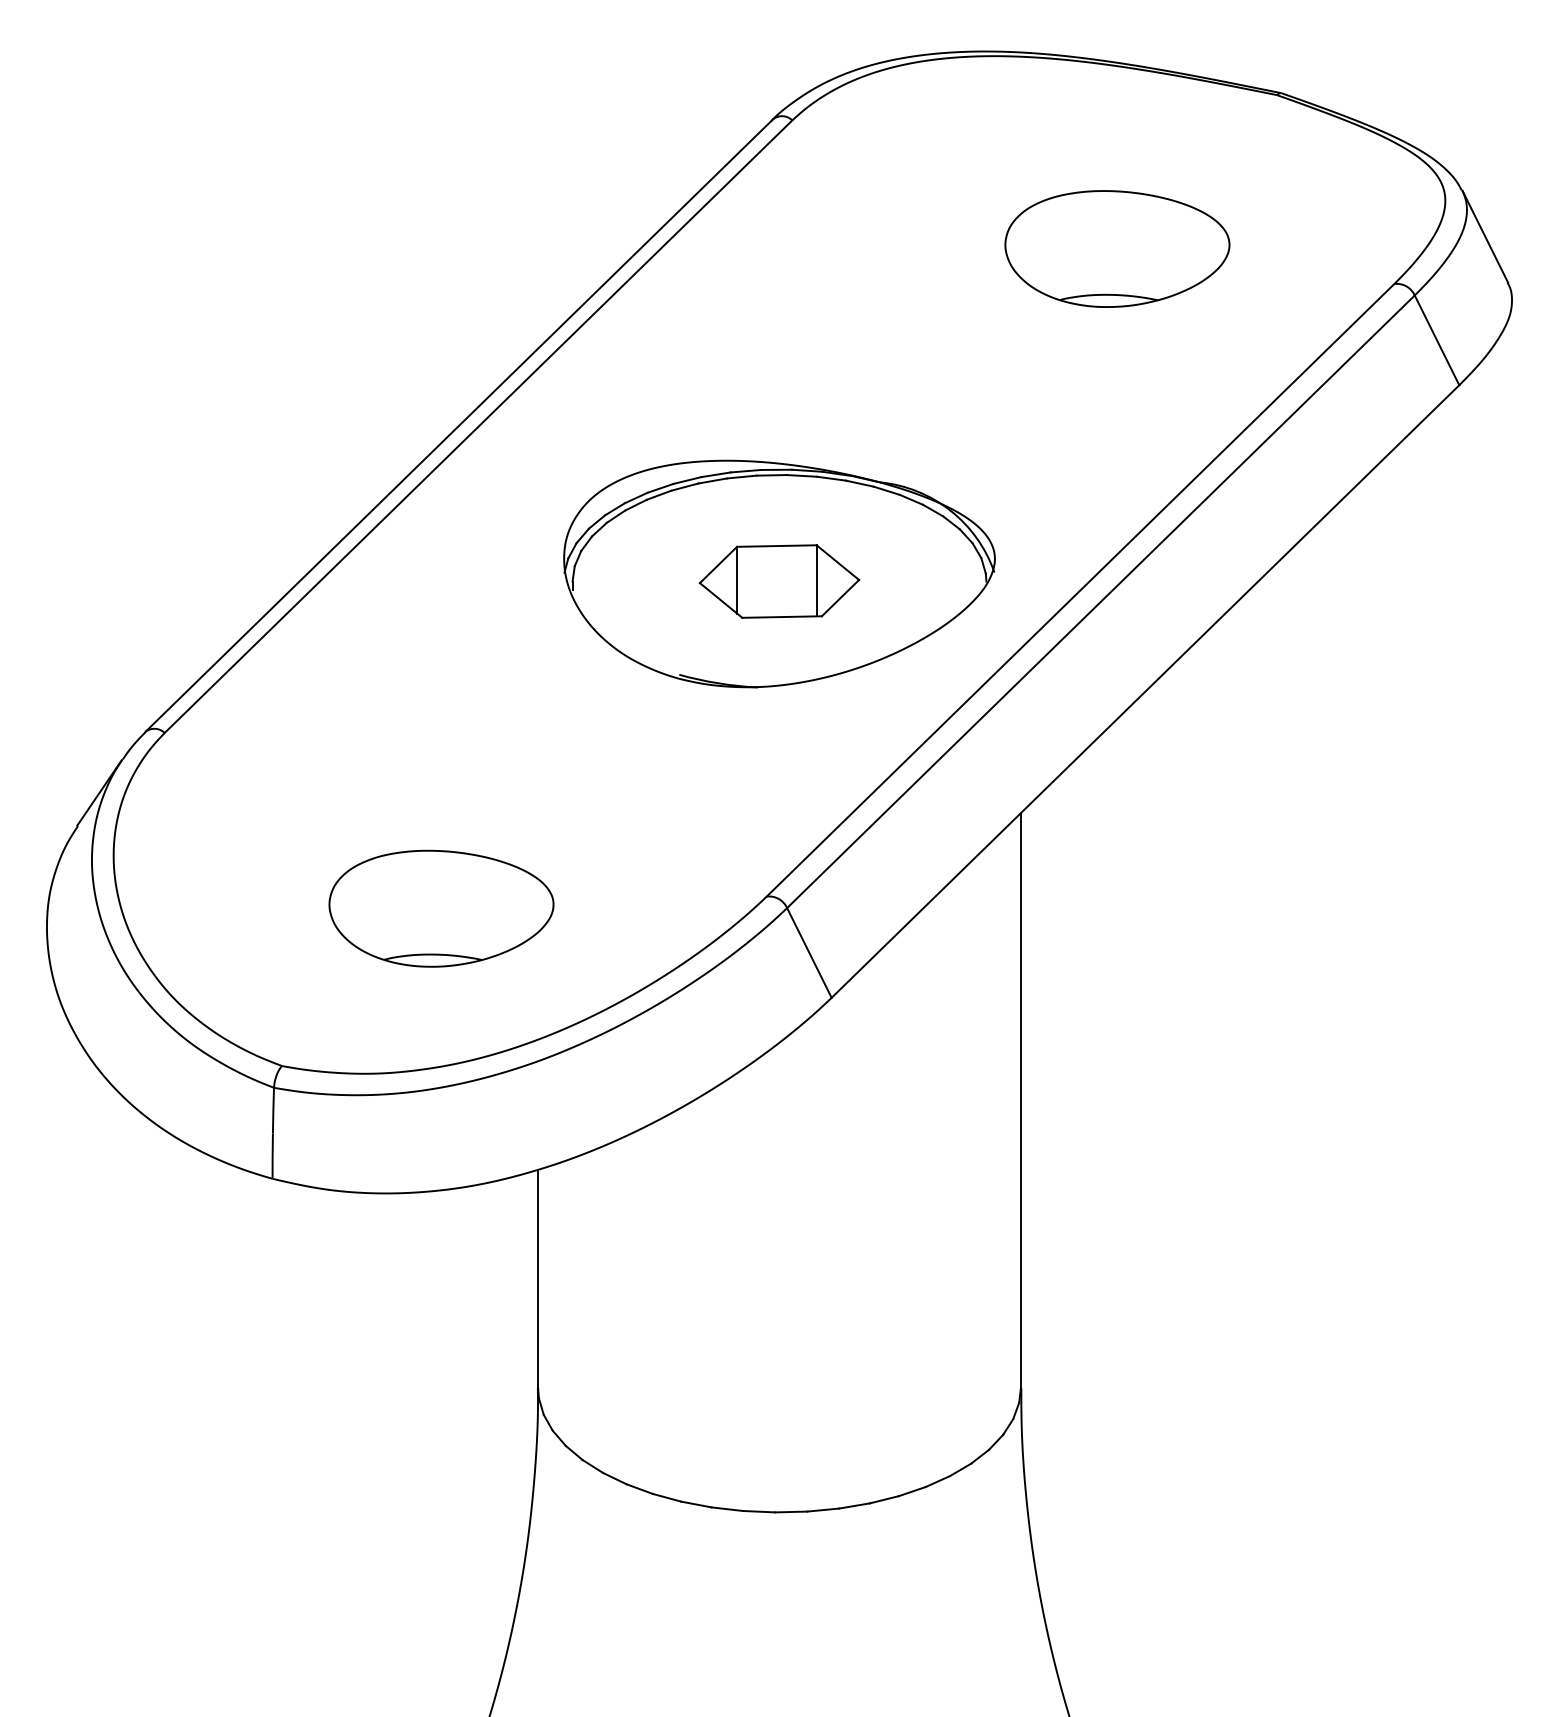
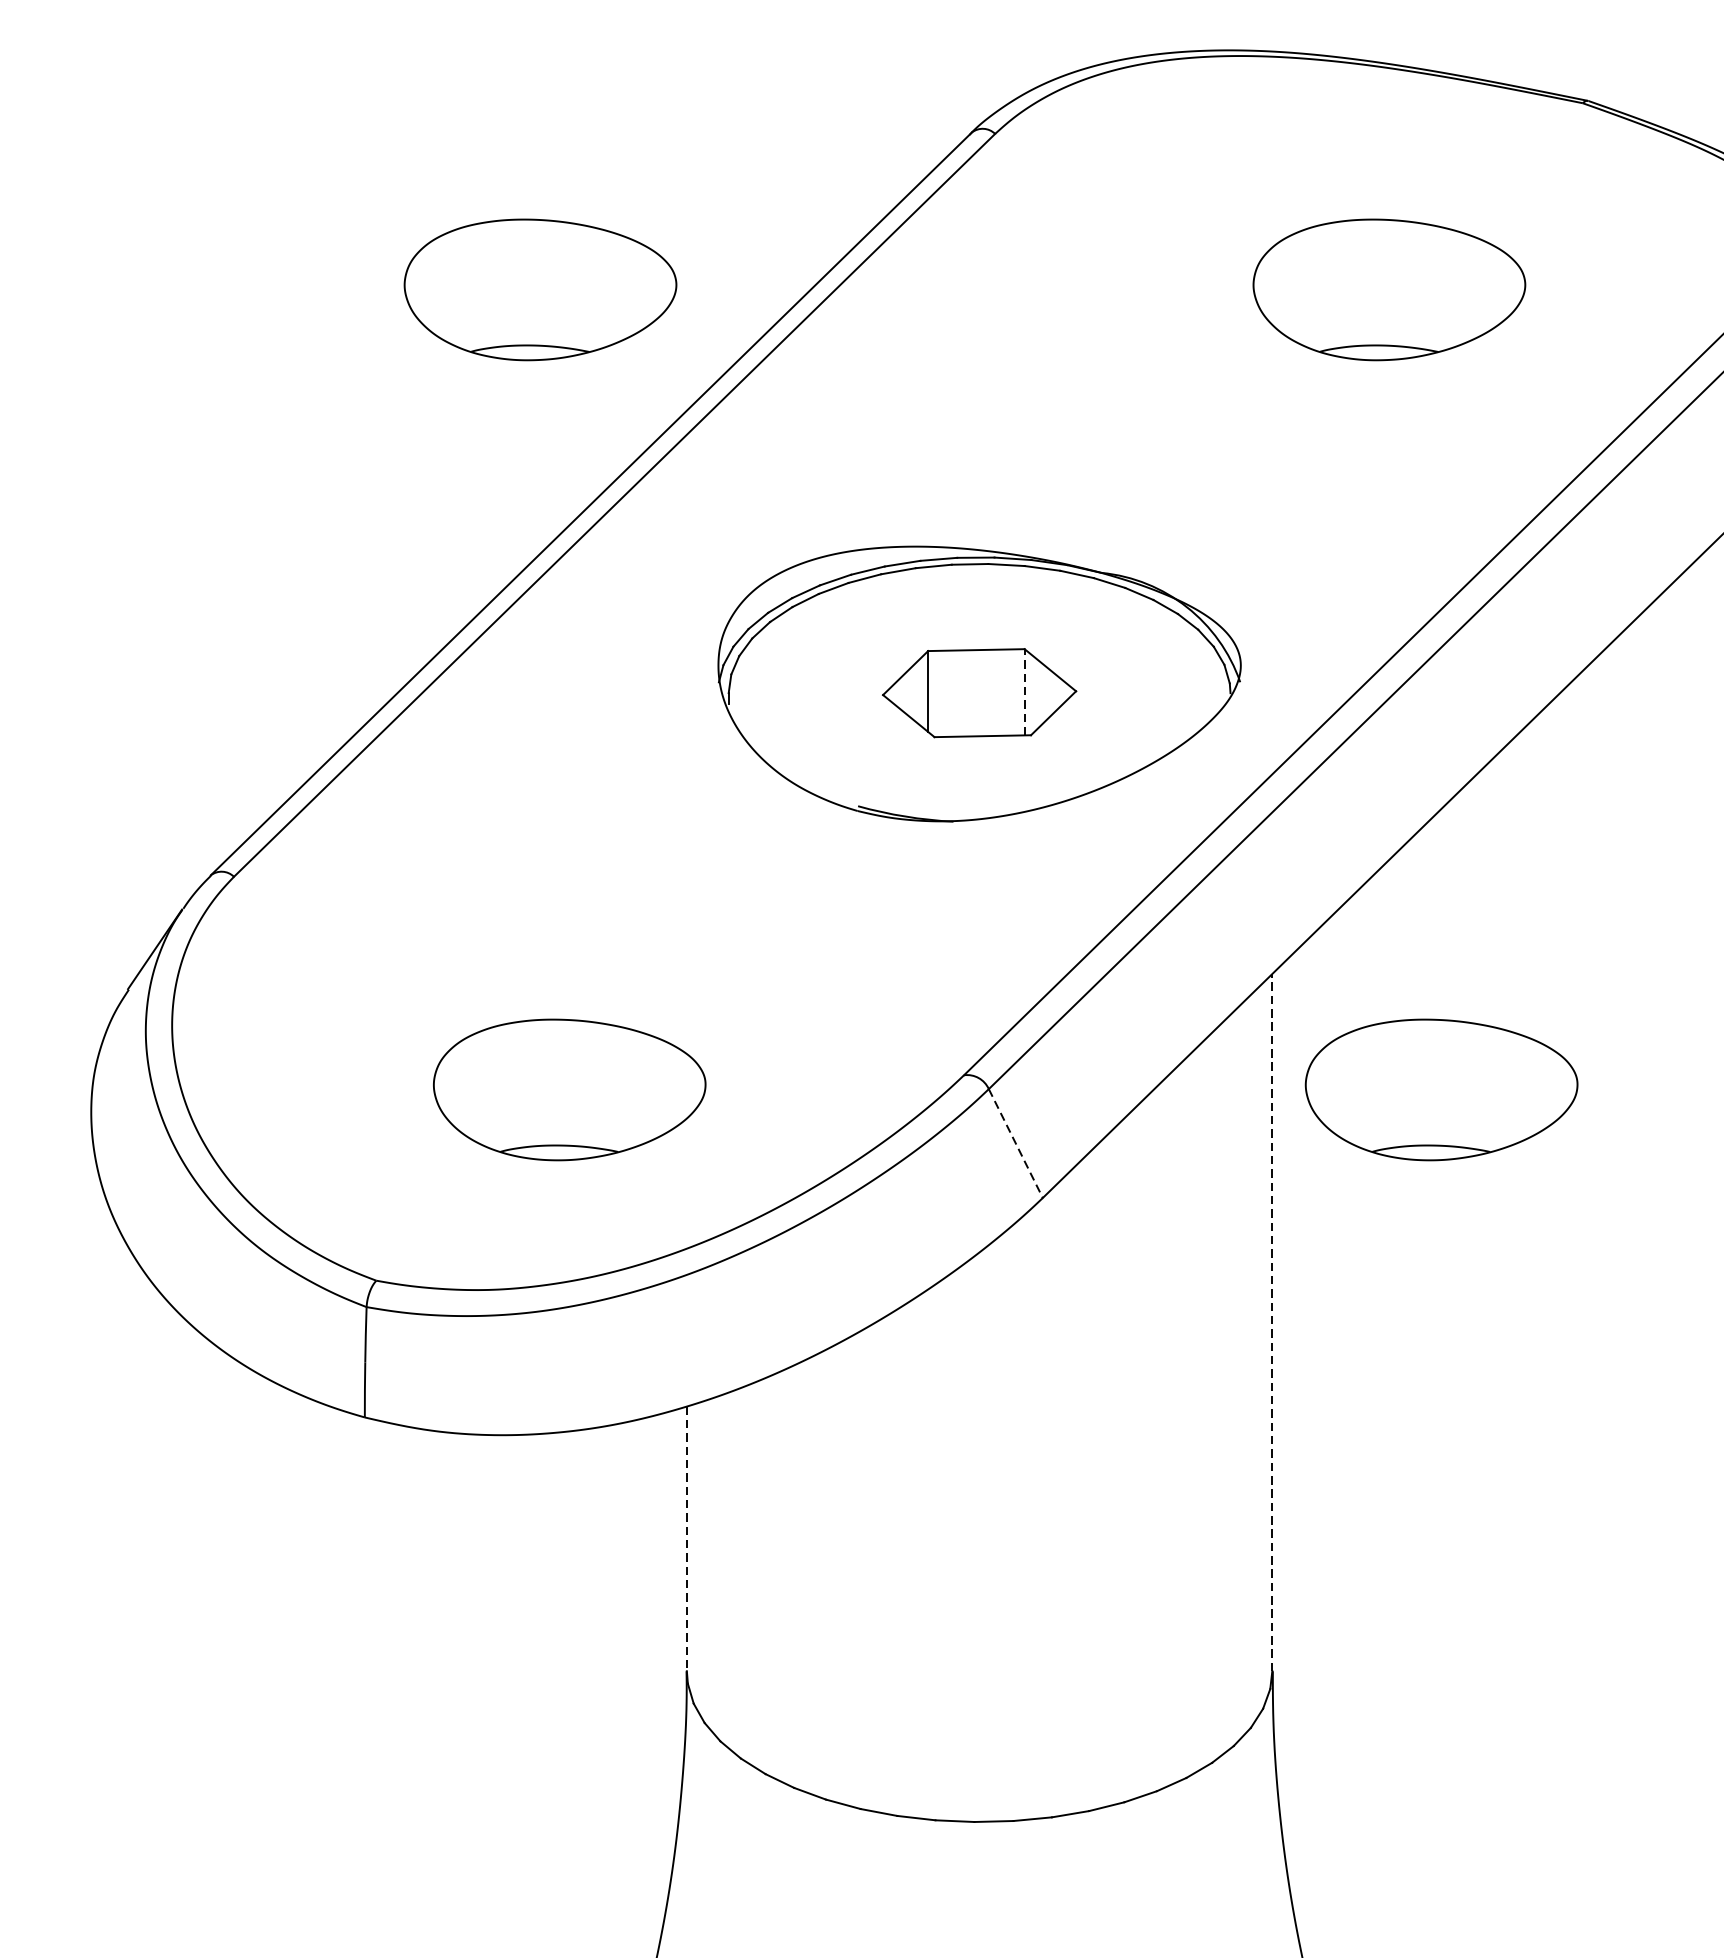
part: (417, 248) -> (540, 289), added
line: (816, 580) -> (1024, 691), solid -> dashed
part: (1160, 908) -> (1441, 1089), added
line: (809, 953) -> (1015, 1144), solid -> dashed
line: (1020, 1100) -> (1271, 1322), solid -> dashed
line: (538, 1279) -> (687, 1539), solid -> dashed

